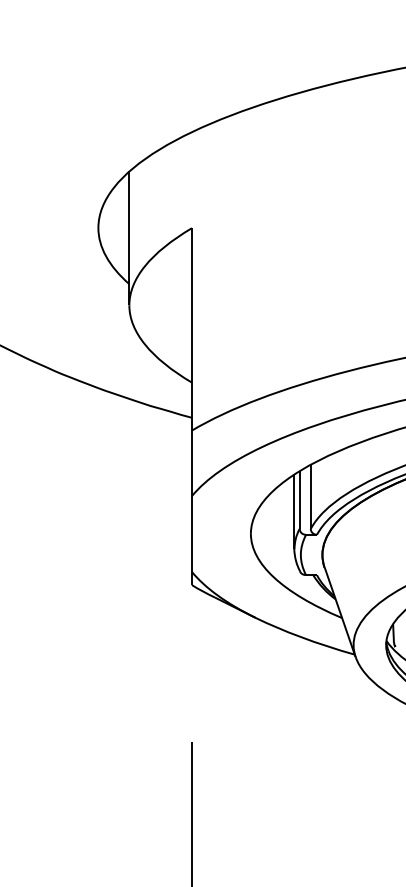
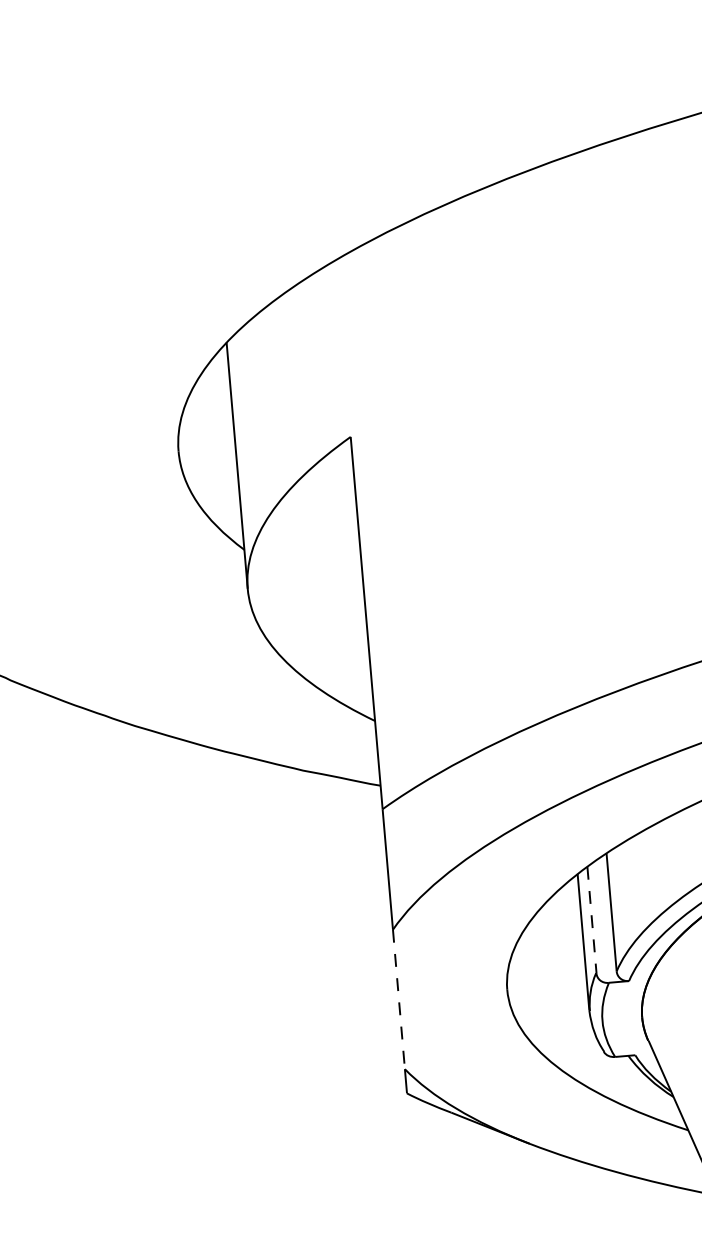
line: (299, 500) -> (591, 920), solid -> dashed
line: (191, 534) -> (398, 1000), solid -> dashed

